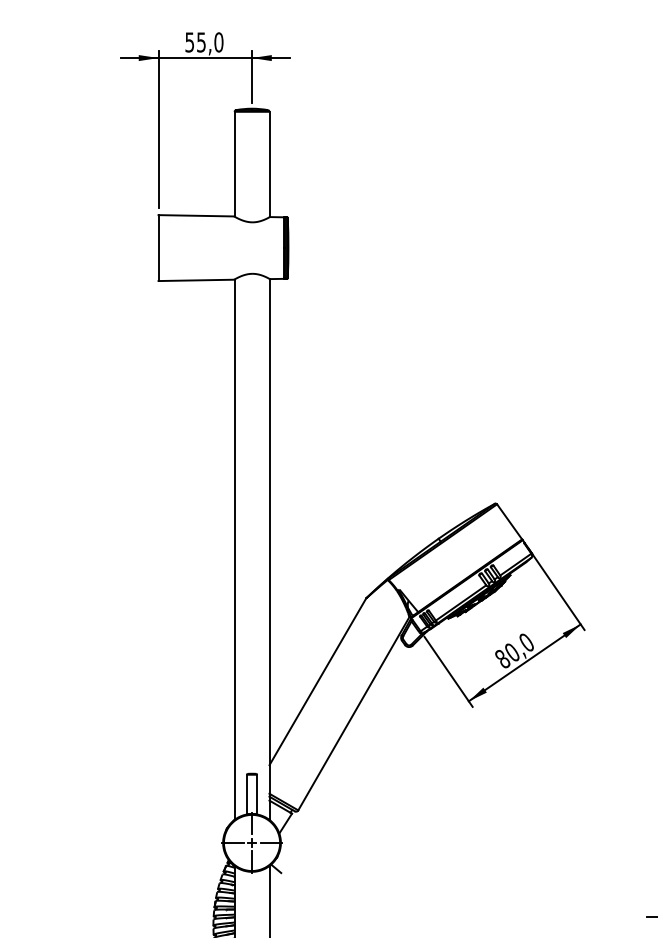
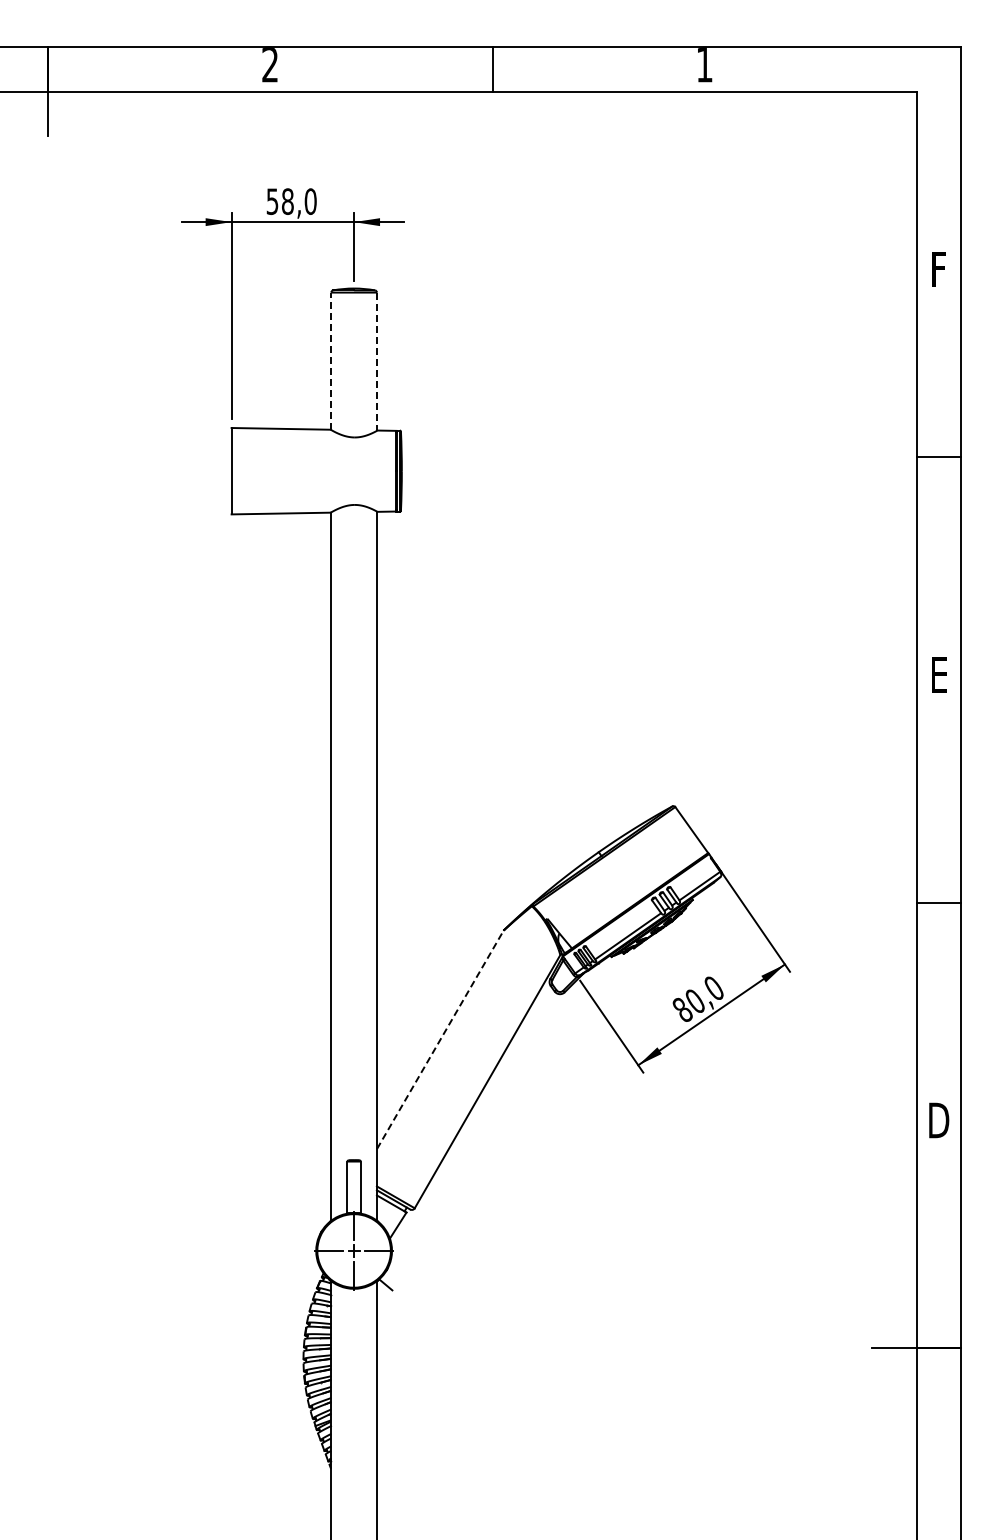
text: (201, 42) -> (287, 201), 55,0 -> 58,0
line: (234, 164) -> (331, 361), solid -> dashed
line: (269, 164) -> (377, 361), solid -> dashed
line: (317, 681) -> (440, 1039), solid -> dashed

